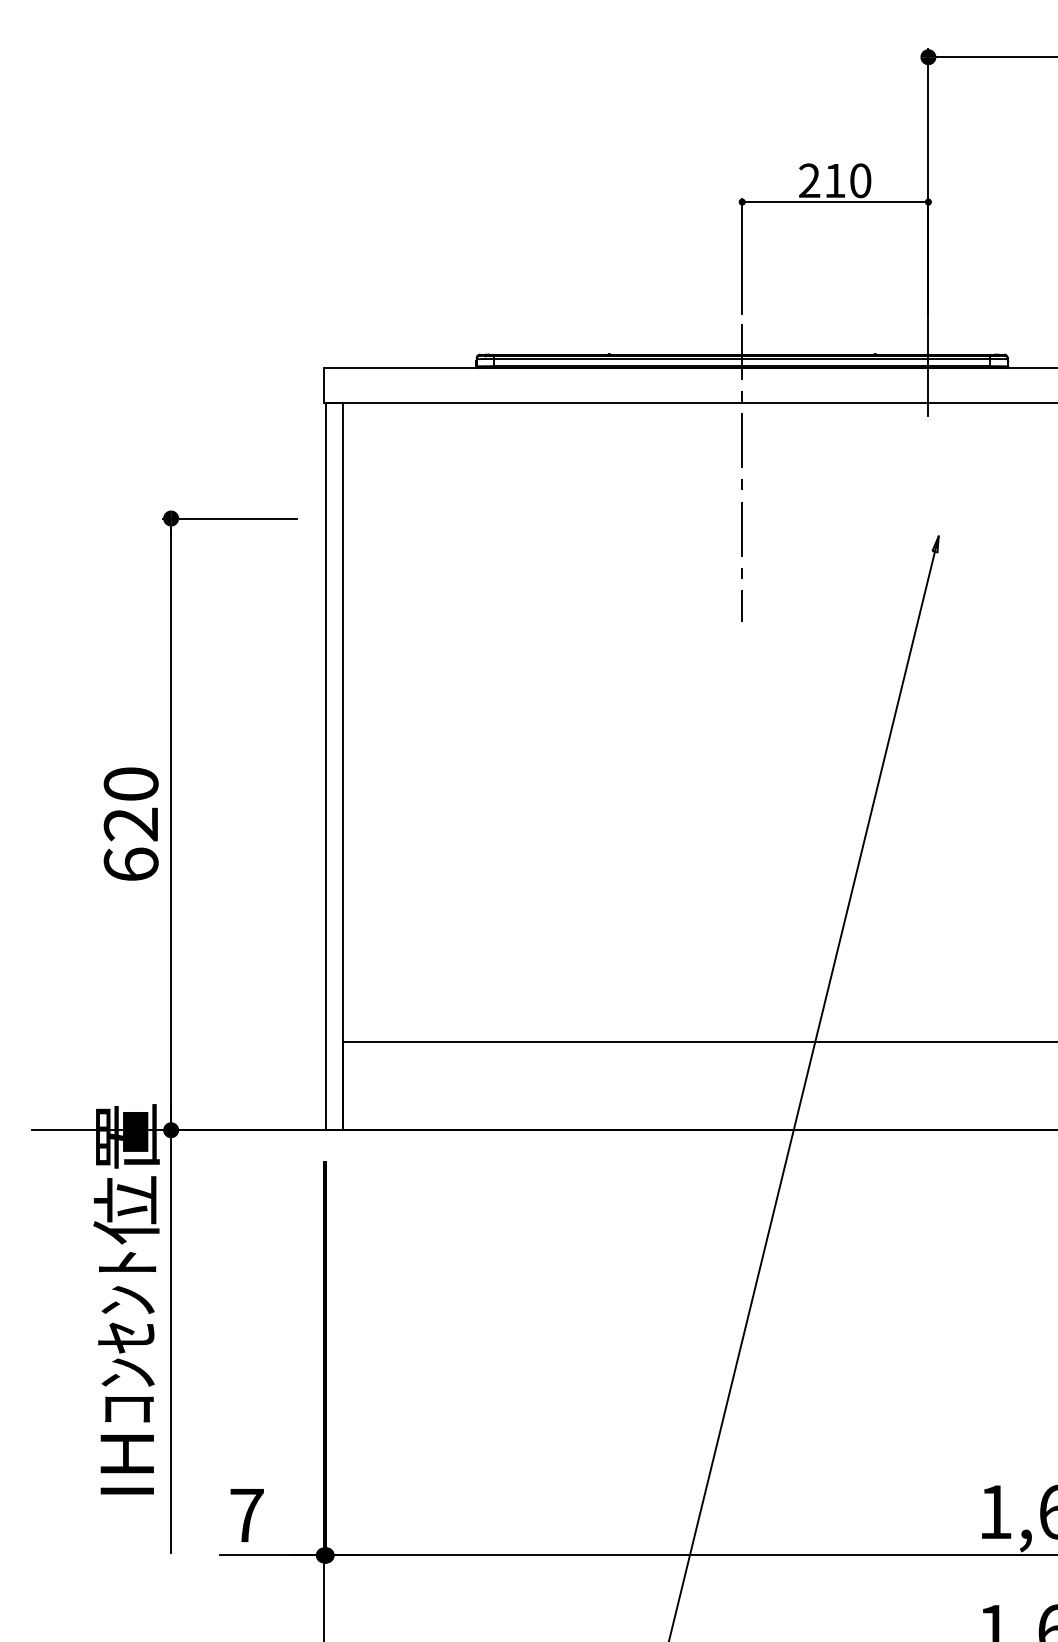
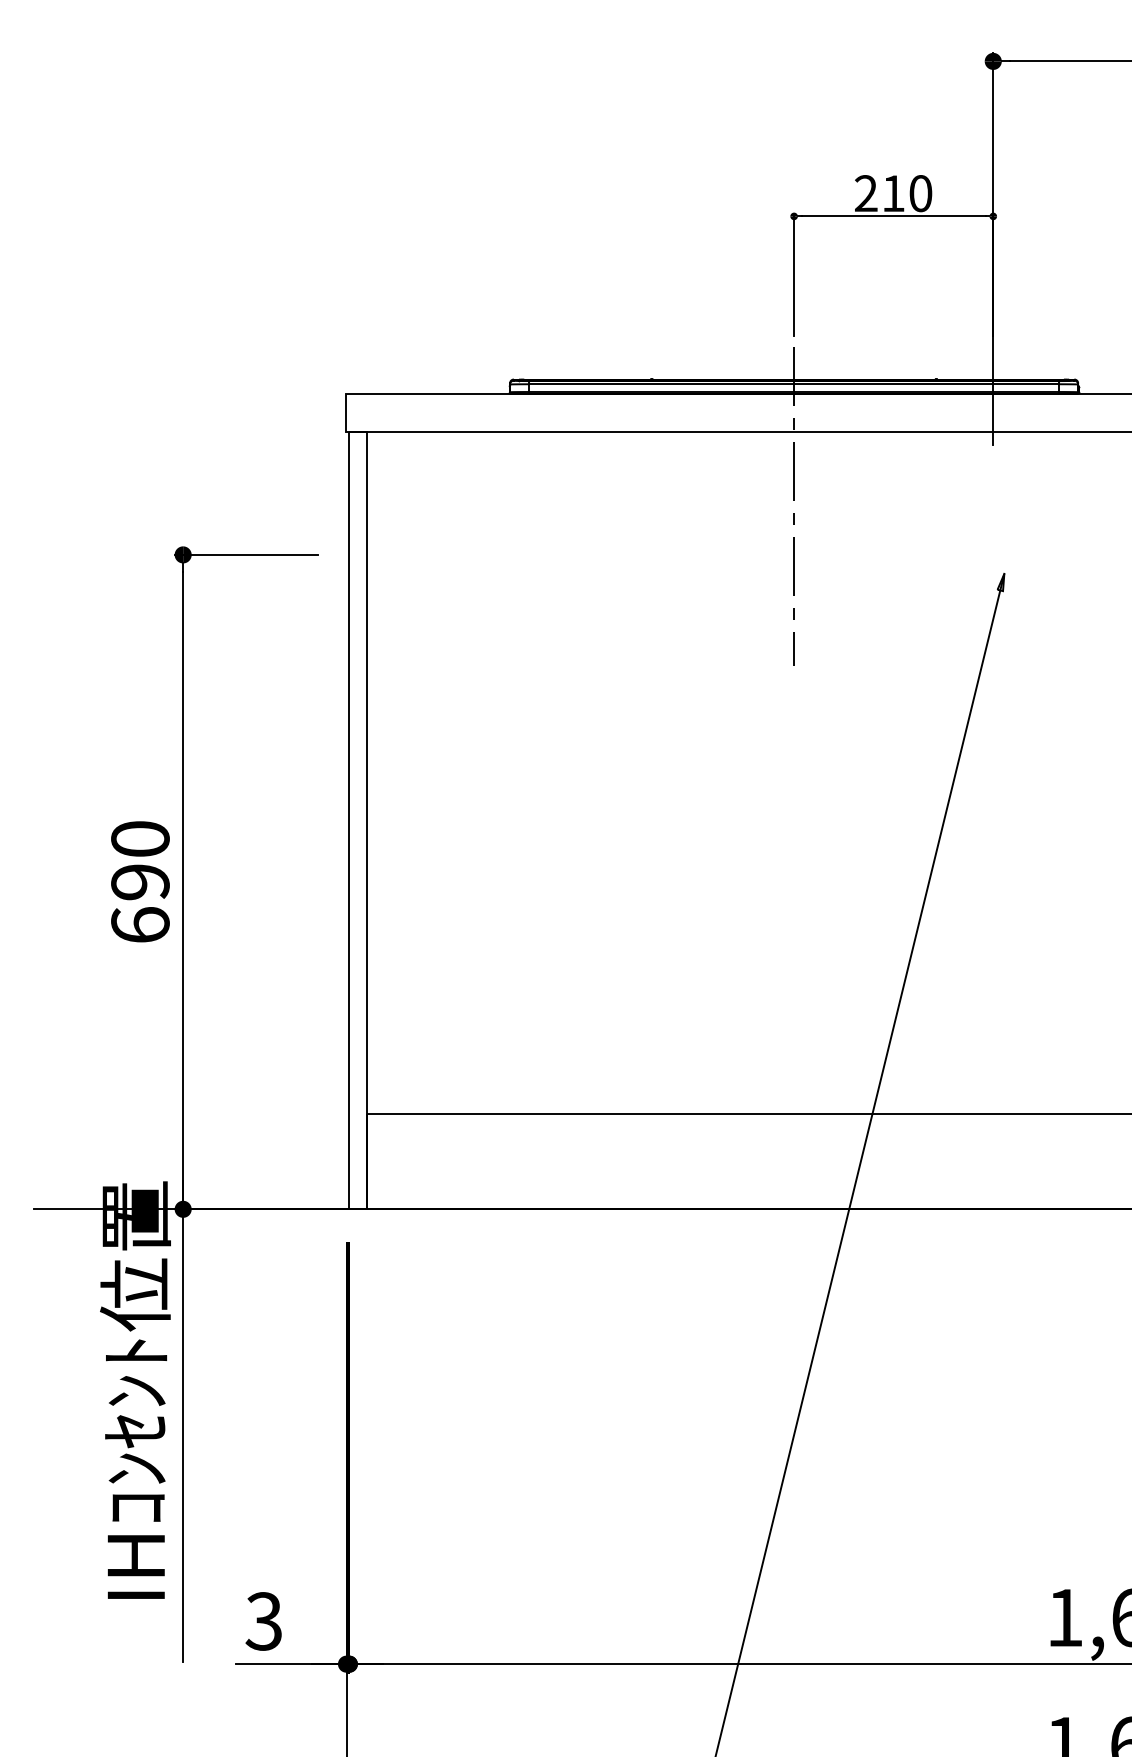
text: (131, 824) -> (140, 882), 620 -> 690
text: (246, 1515) -> (263, 1621), 7 -> 3

